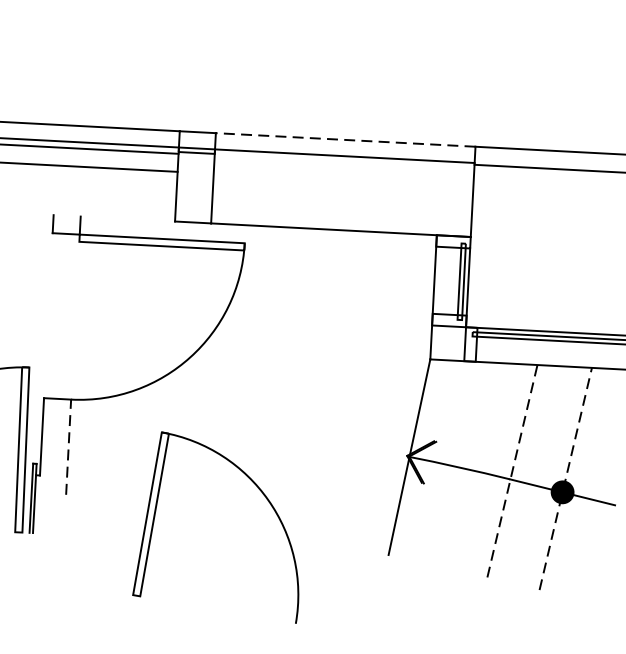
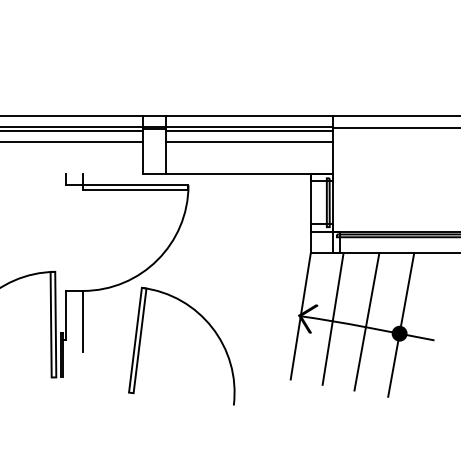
line: (344, 140) -> (248, 116), dashed -> solid
line: (344, 162) -> (249, 130), added
line: (343, 181) -> (249, 142), added
line: (68, 445) -> (82, 320), dashed -> solid
line: (458, 463) -> (332, 318), added
line: (511, 470) -> (366, 321), dashed -> solid
line: (566, 479) -> (401, 325), dashed -> solid
part: (258, 490) -> (205, 321), moved

